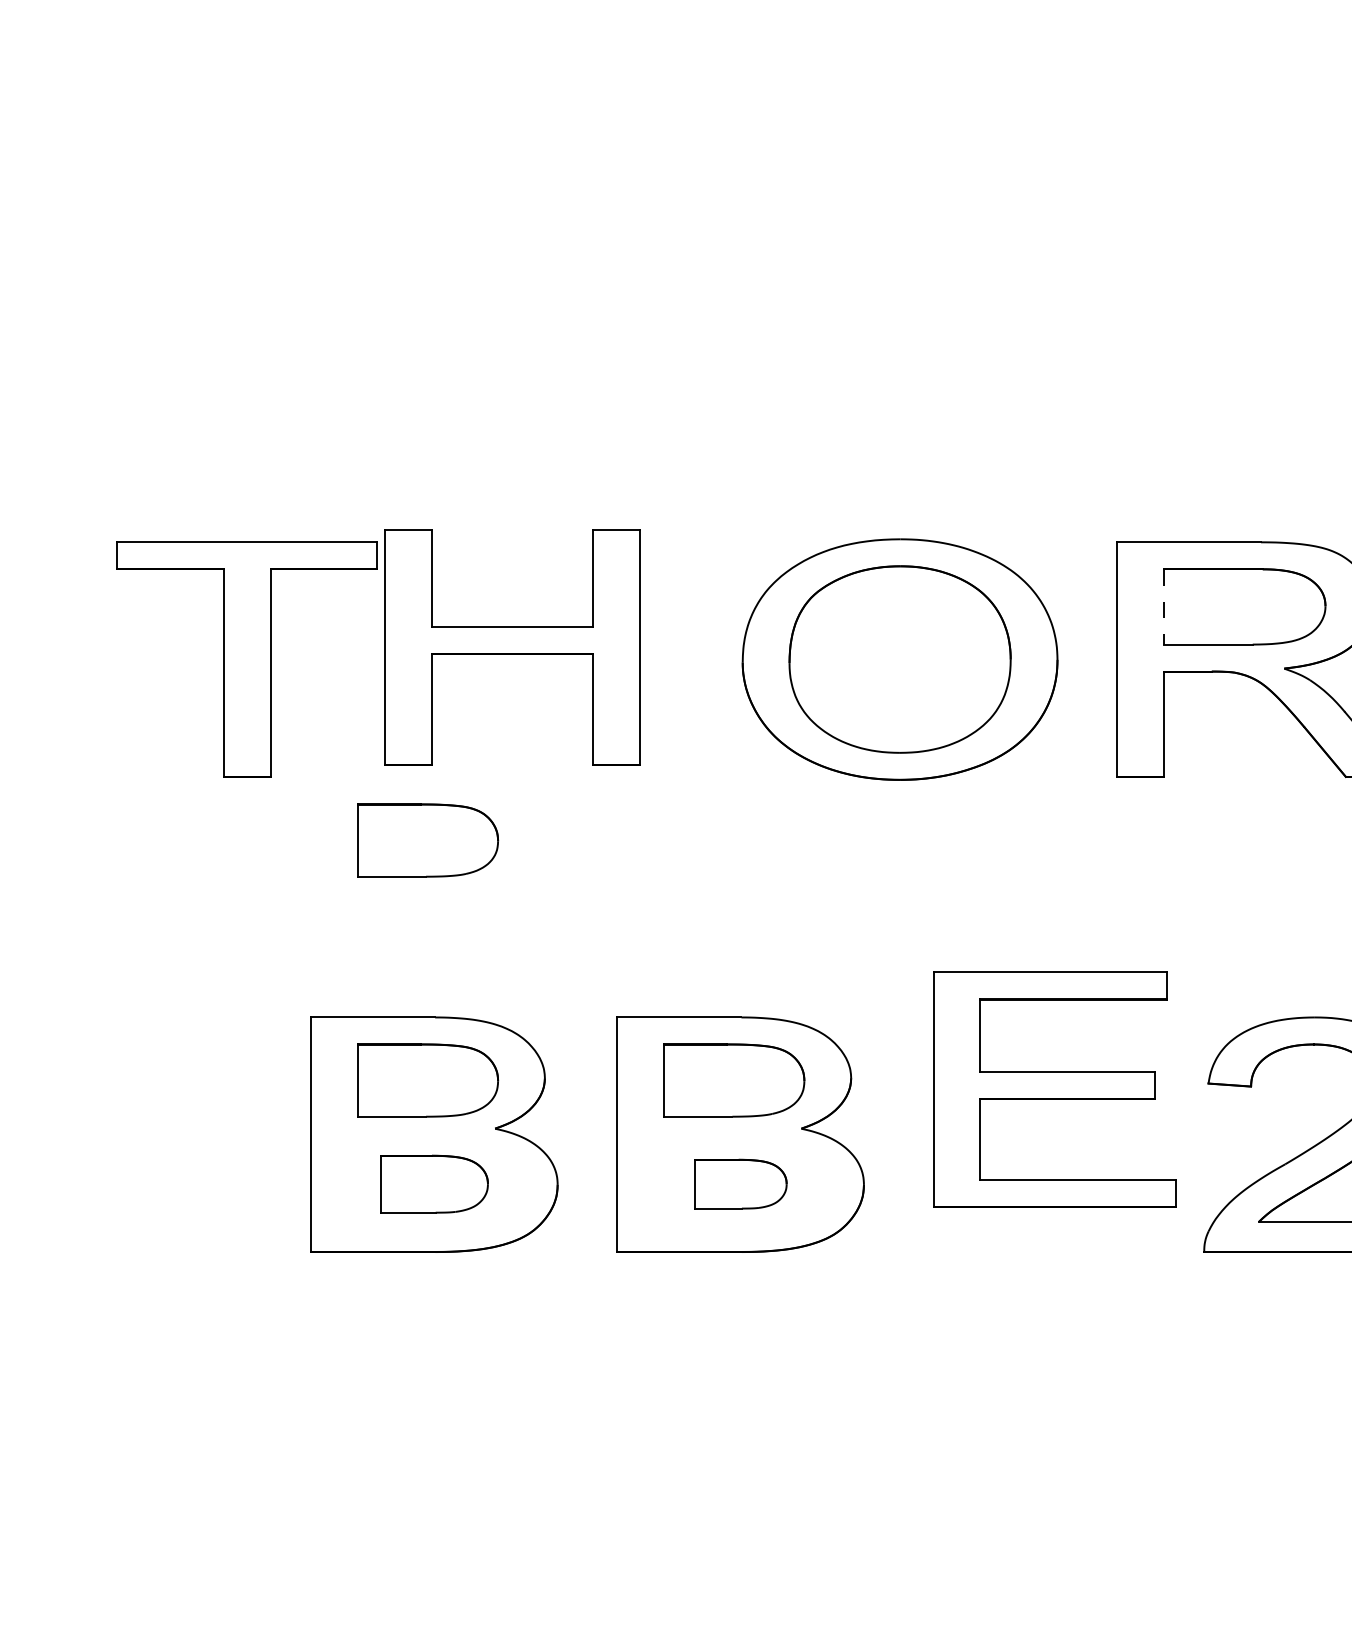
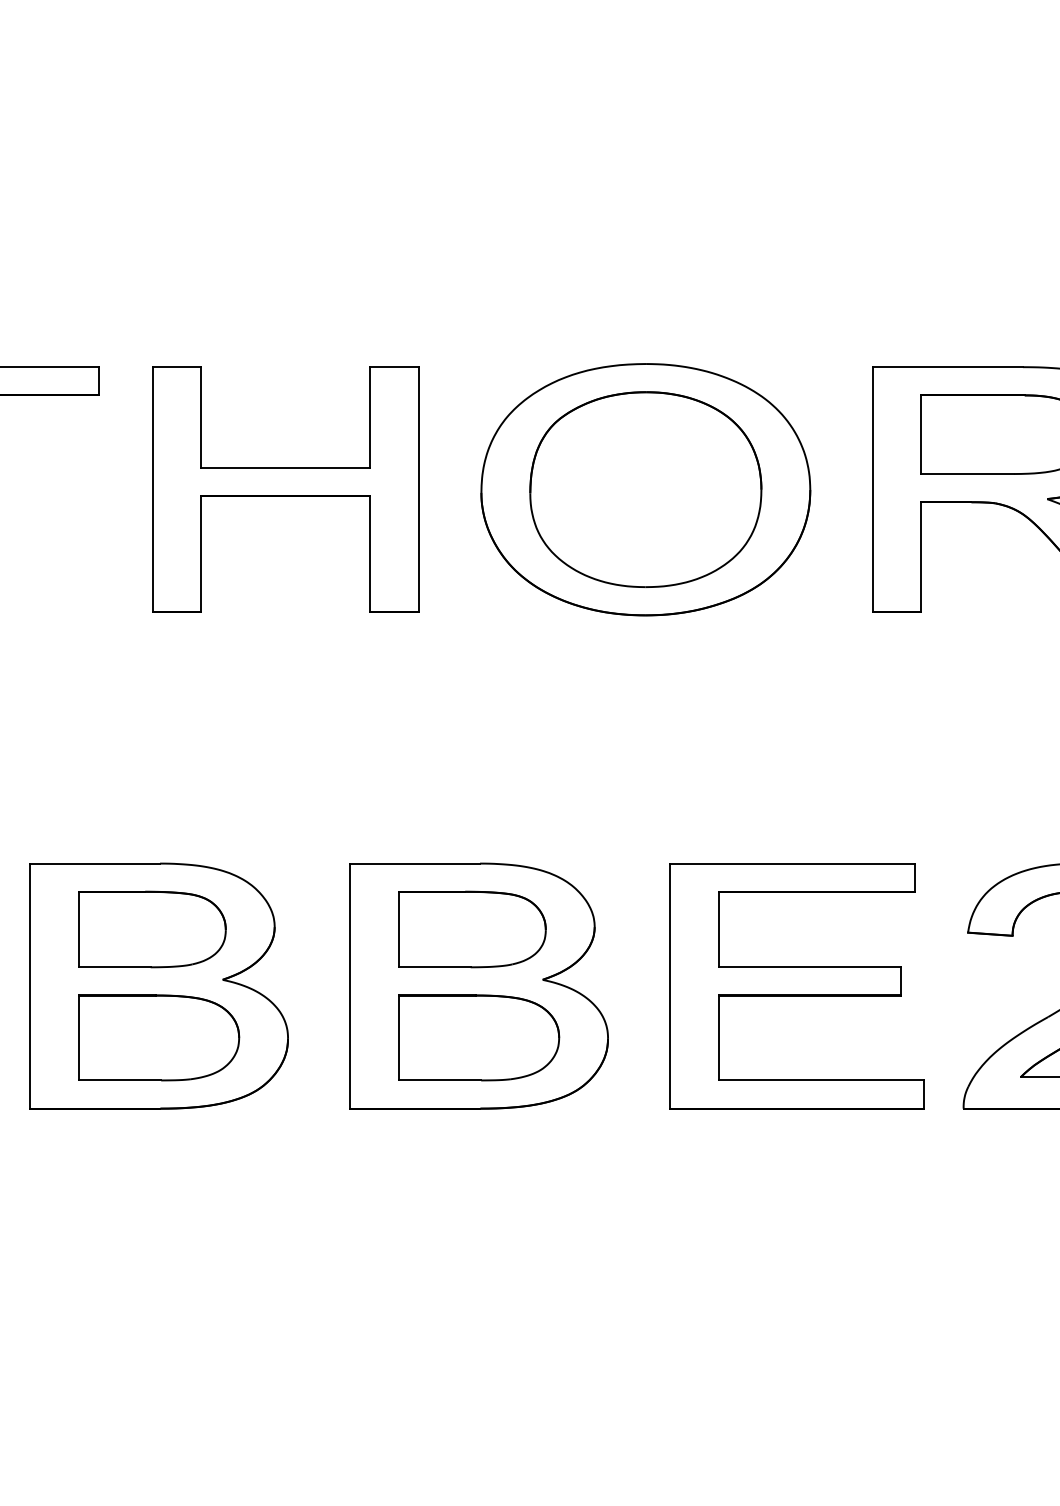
line: (1163, 606) -> (921, 434), dashed -> solid
part: (512, 647) -> (285, 489), moved
part: (428, 840) -> (153, 678), removed
part: (1054, 1089) -> (796, 985), moved
part: (434, 1183) -> (159, 1037), size x1.43
part: (740, 1183) -> (479, 1037), size x1.67

